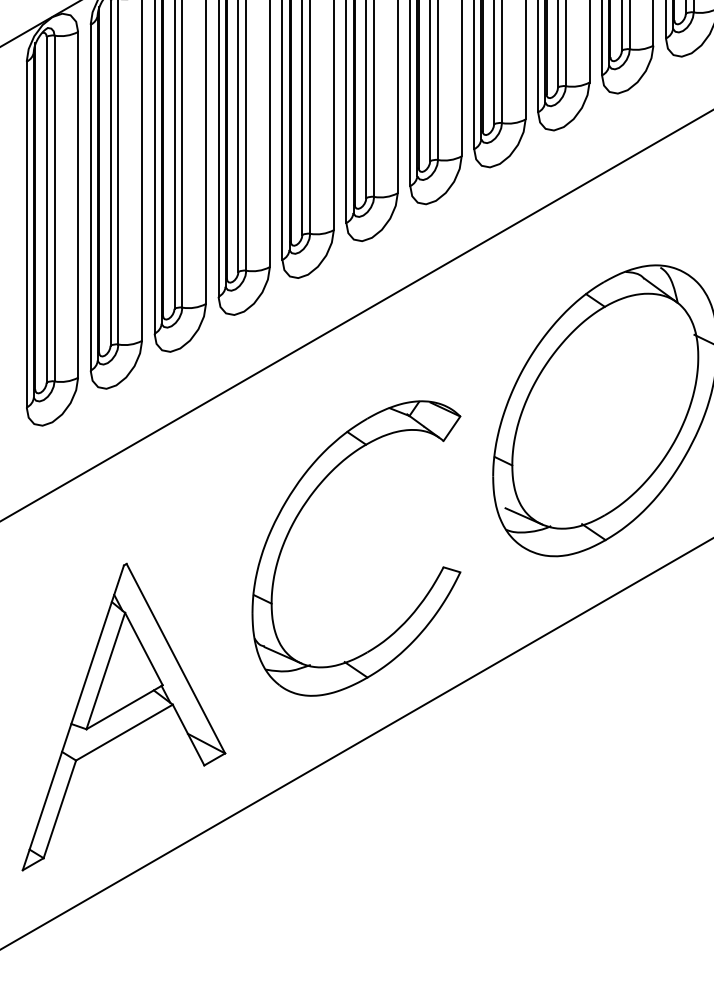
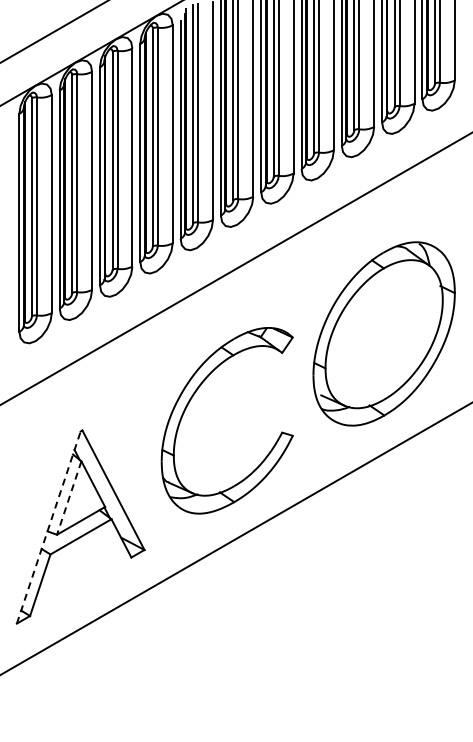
line: (106, 671) -> (69, 498), solid -> dashed
line: (72, 717) -> (48, 527), solid -> dashed

